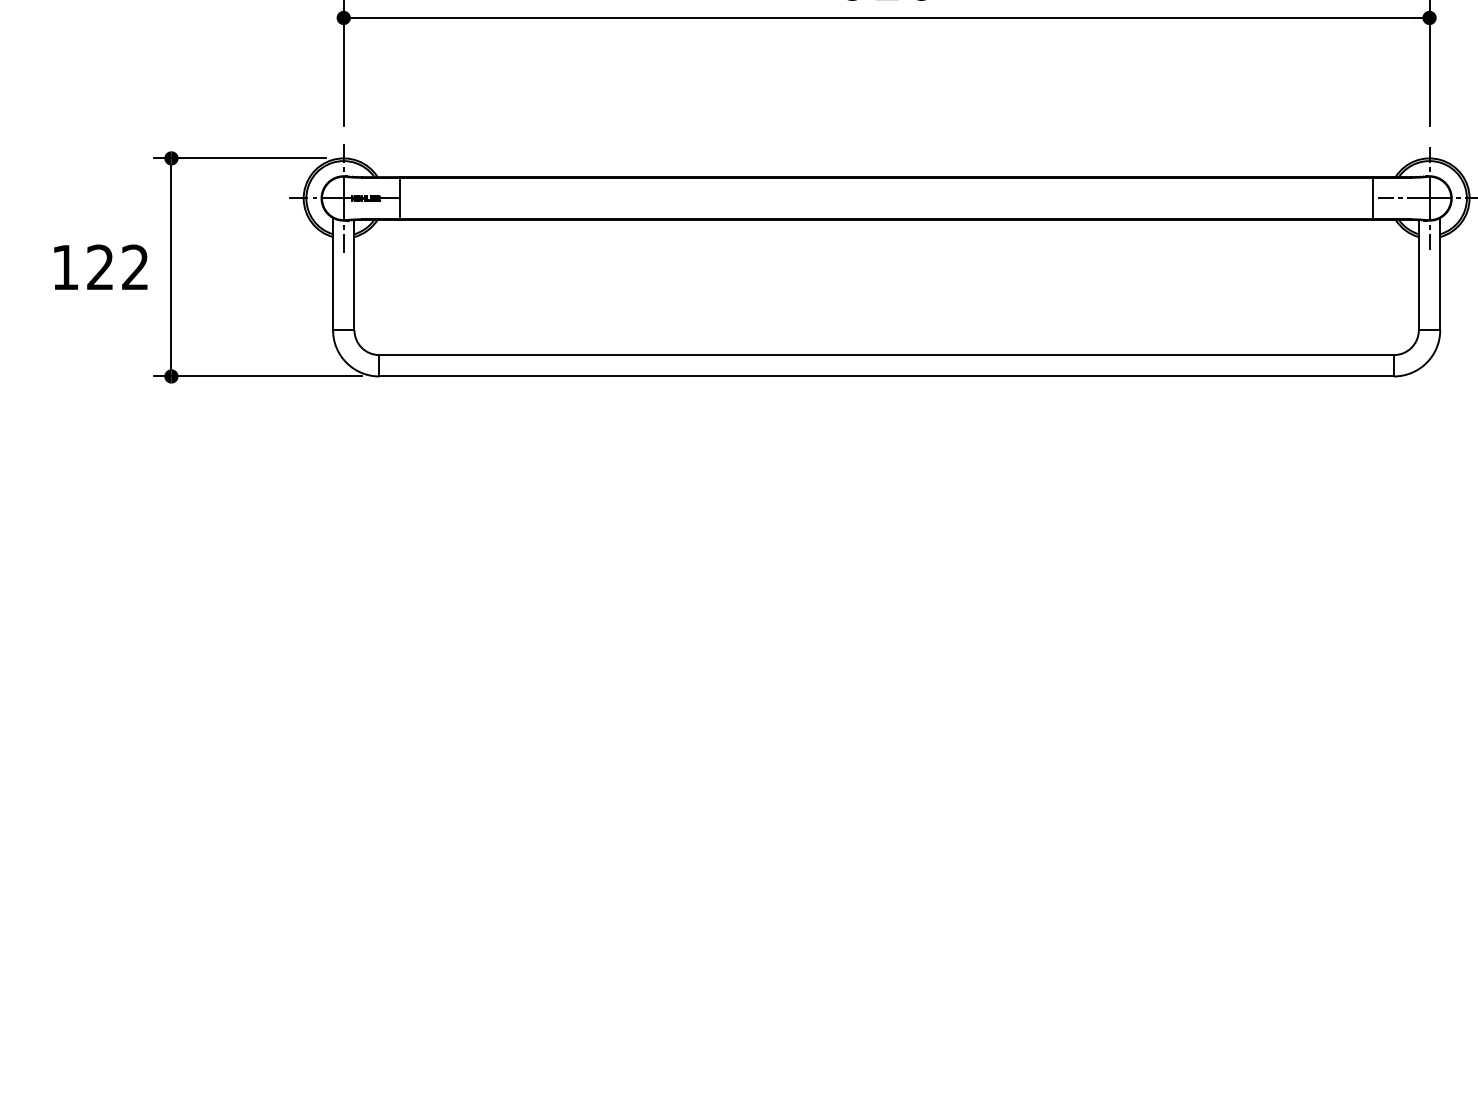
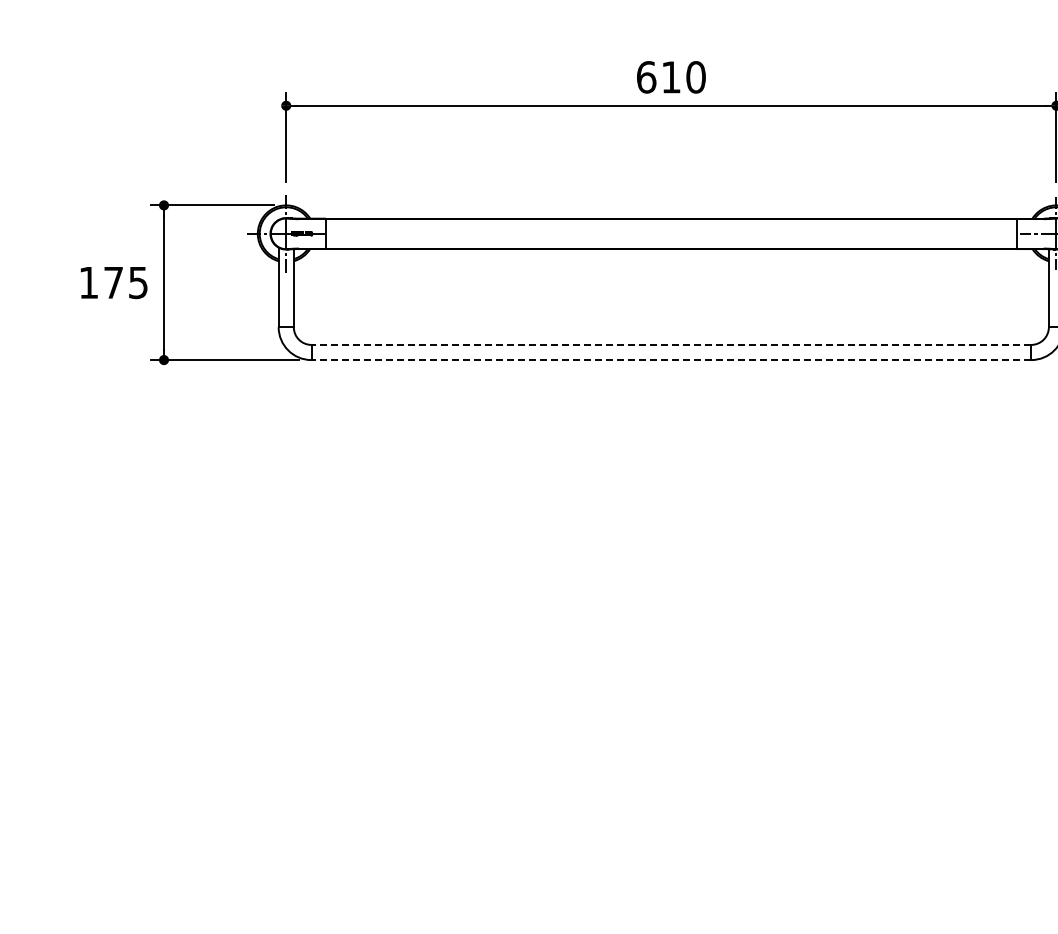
text: (117, 267) -> (125, 282), 122 -> 175
line: (886, 354) -> (671, 344), solid -> dashed
line: (886, 377) -> (671, 360), solid -> dashed

